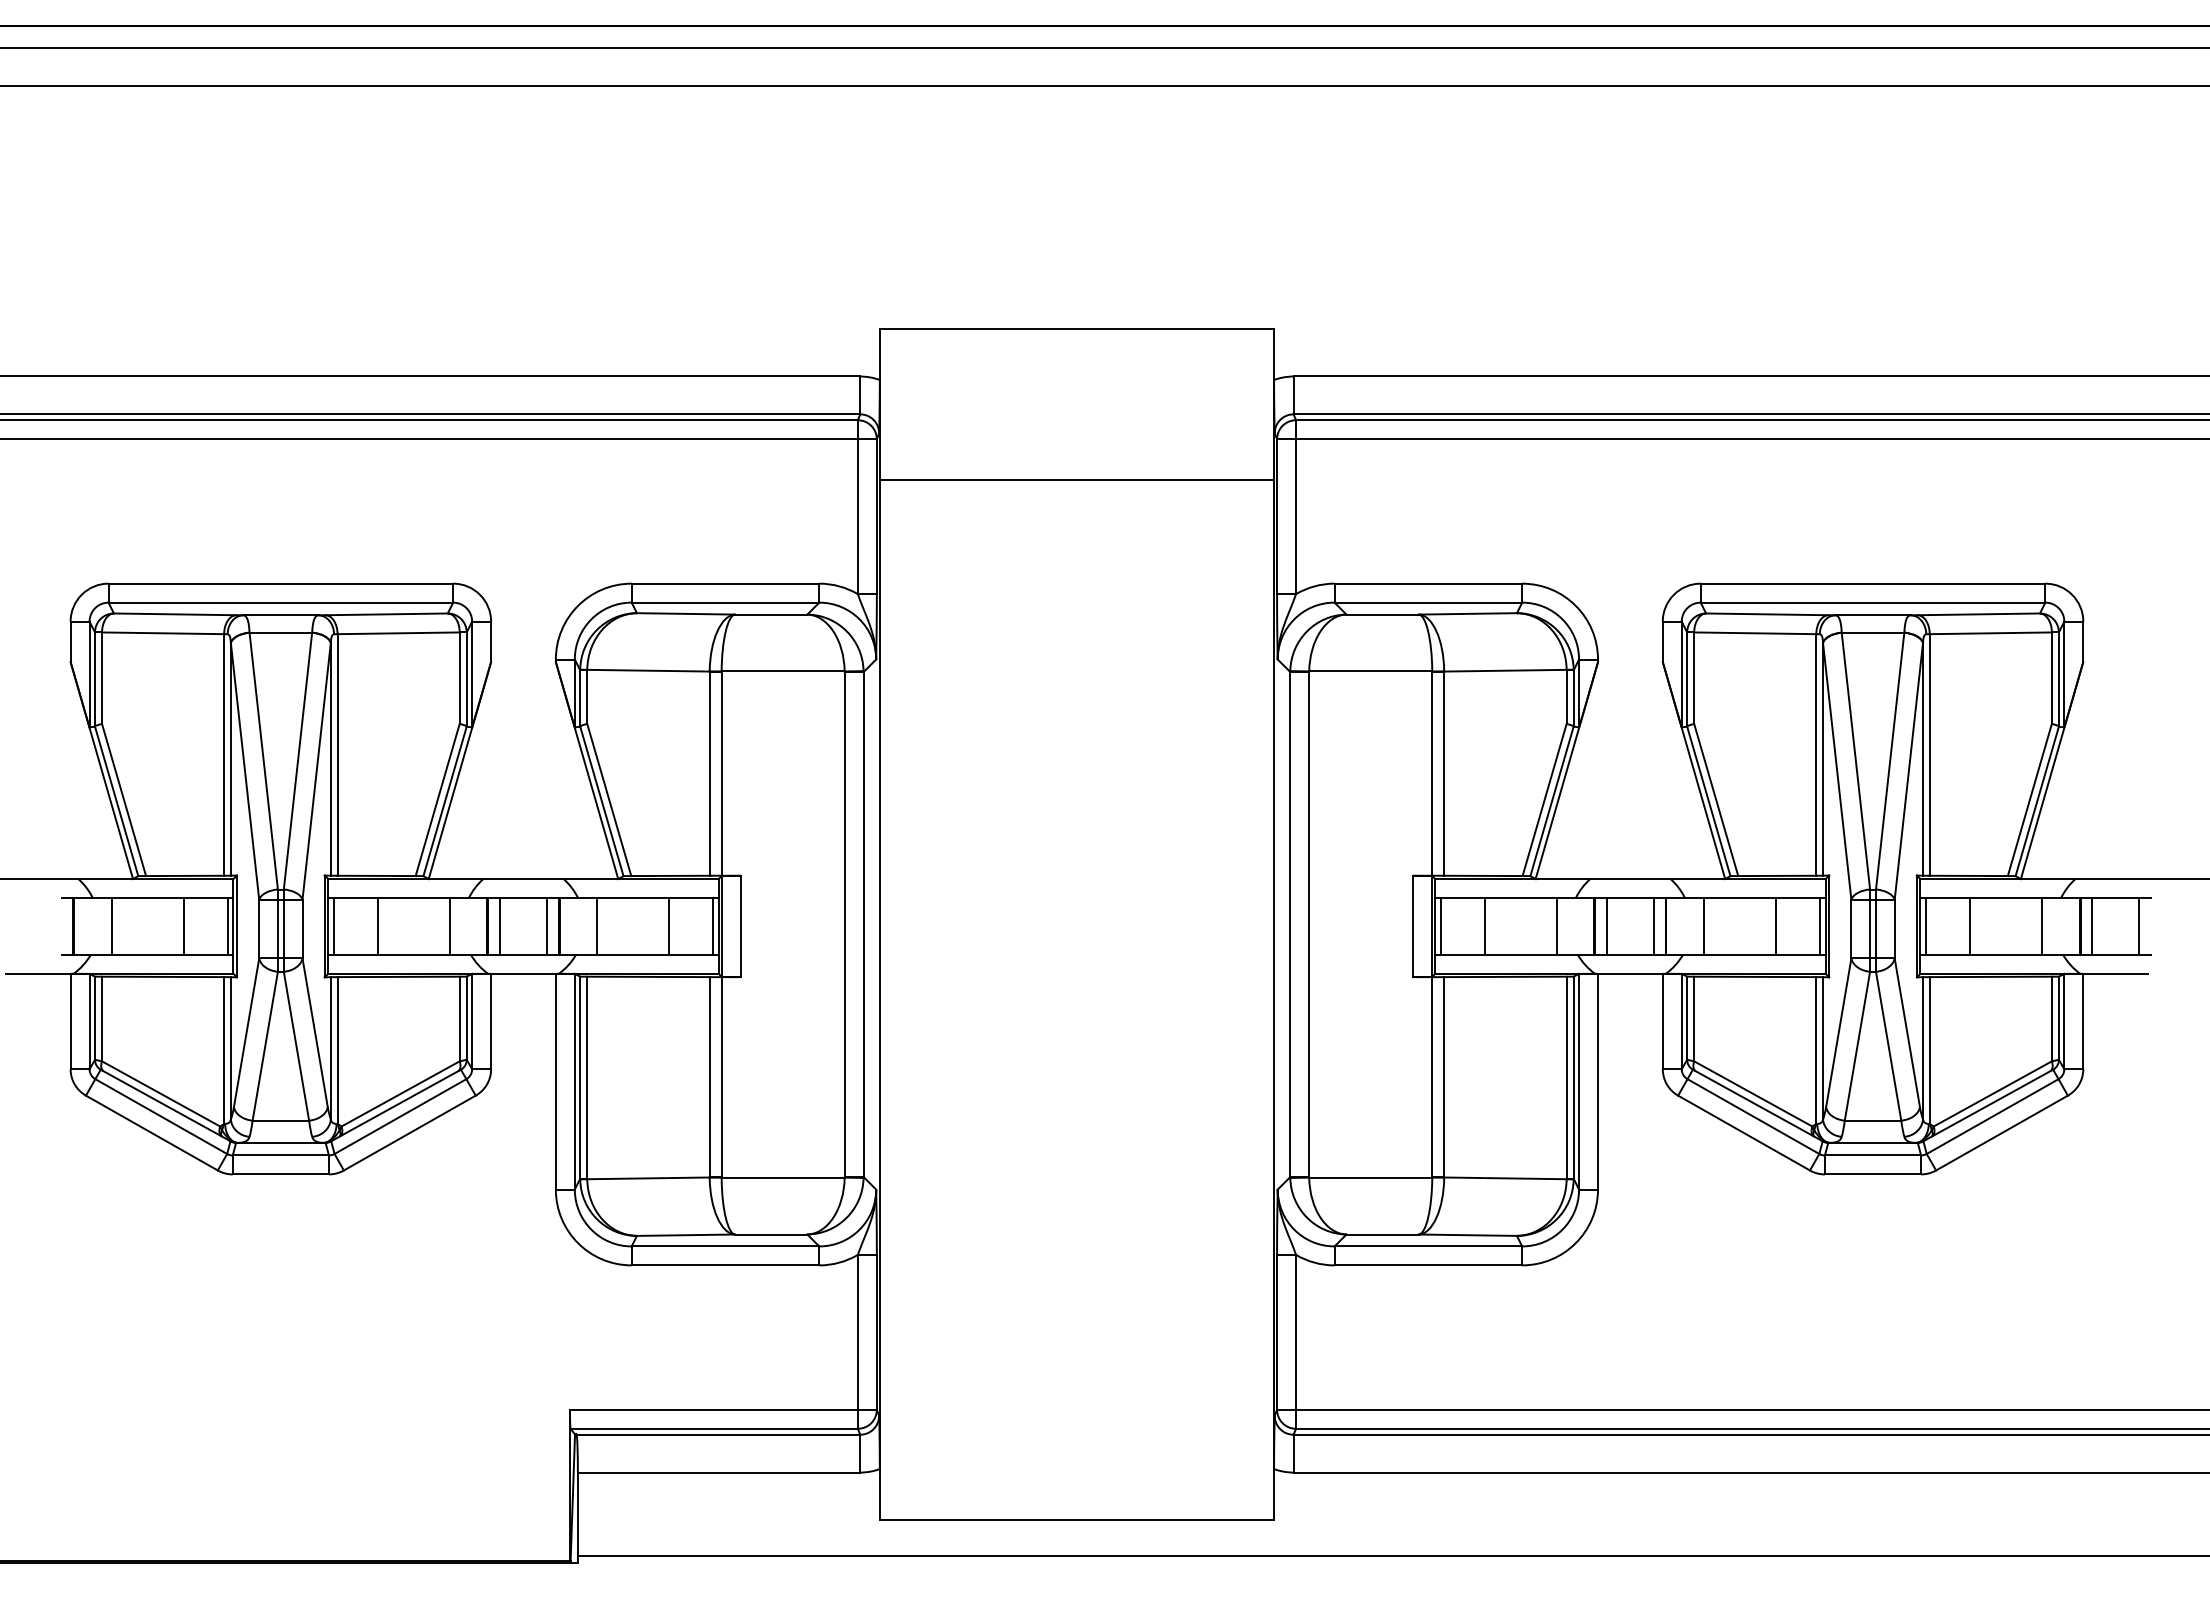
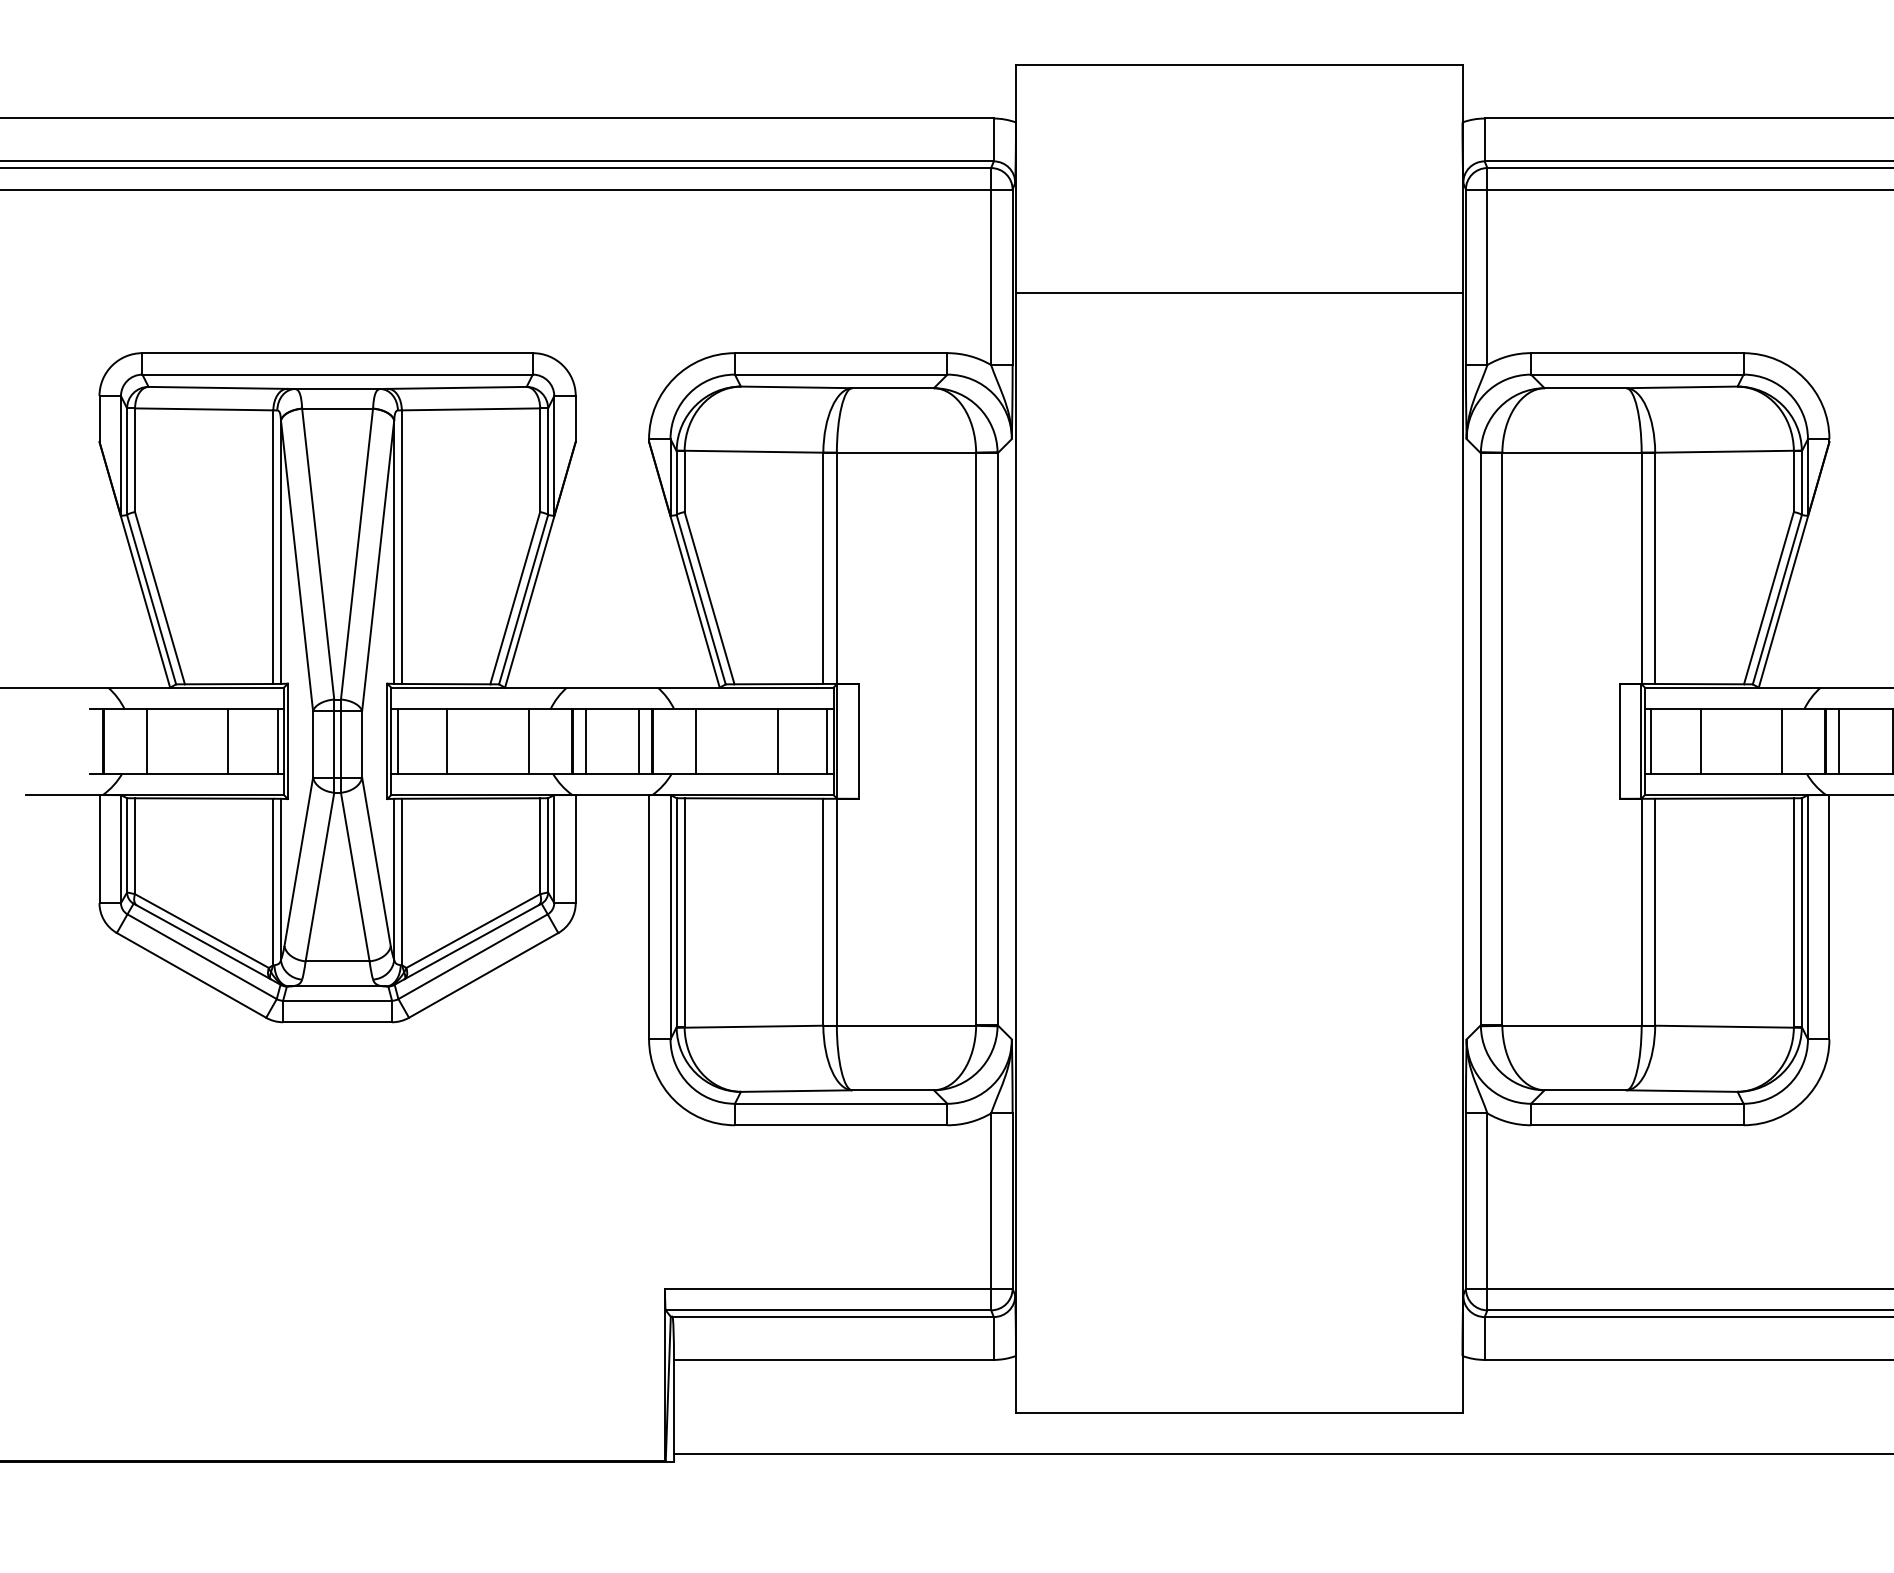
line: (1076, 480) -> (1238, 292), moved

